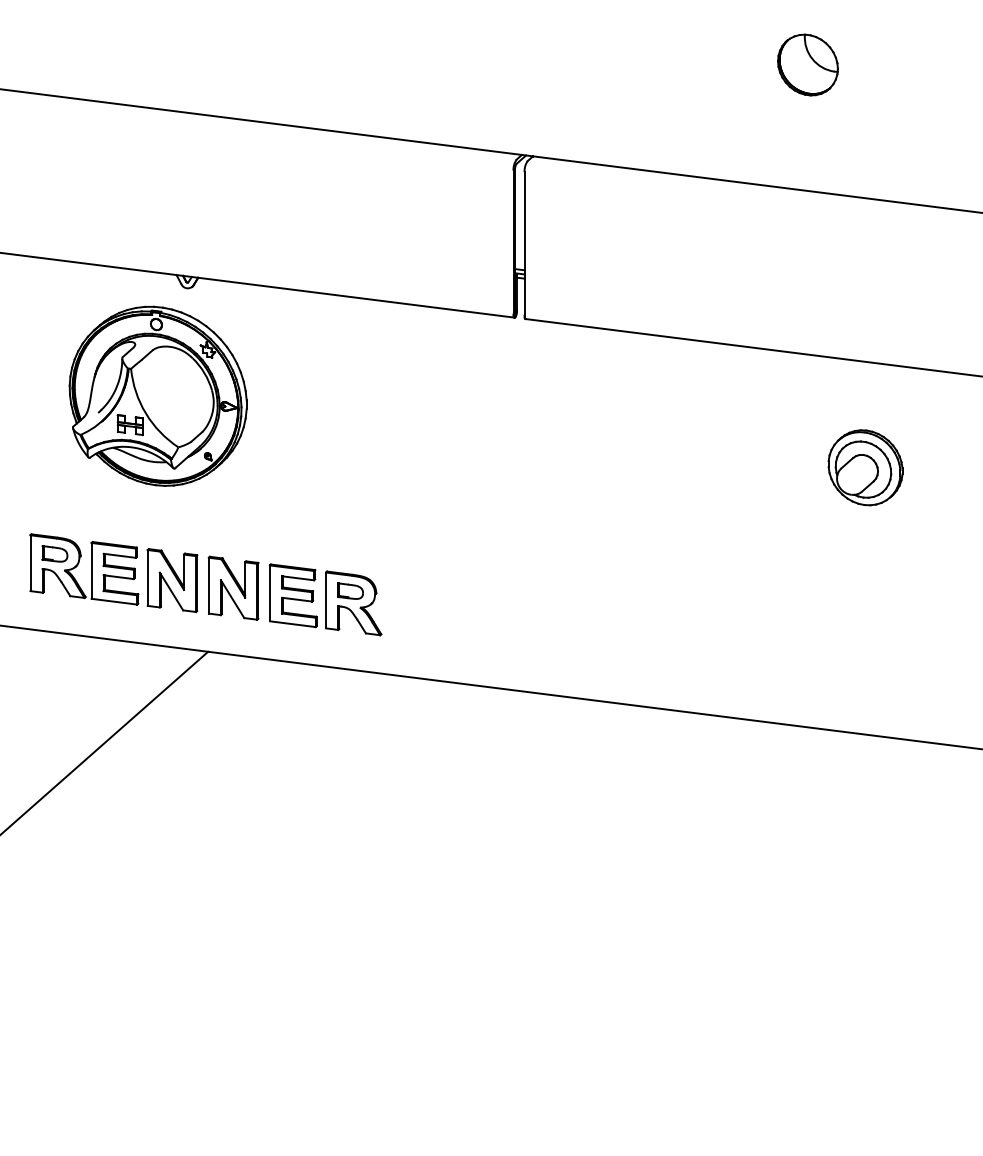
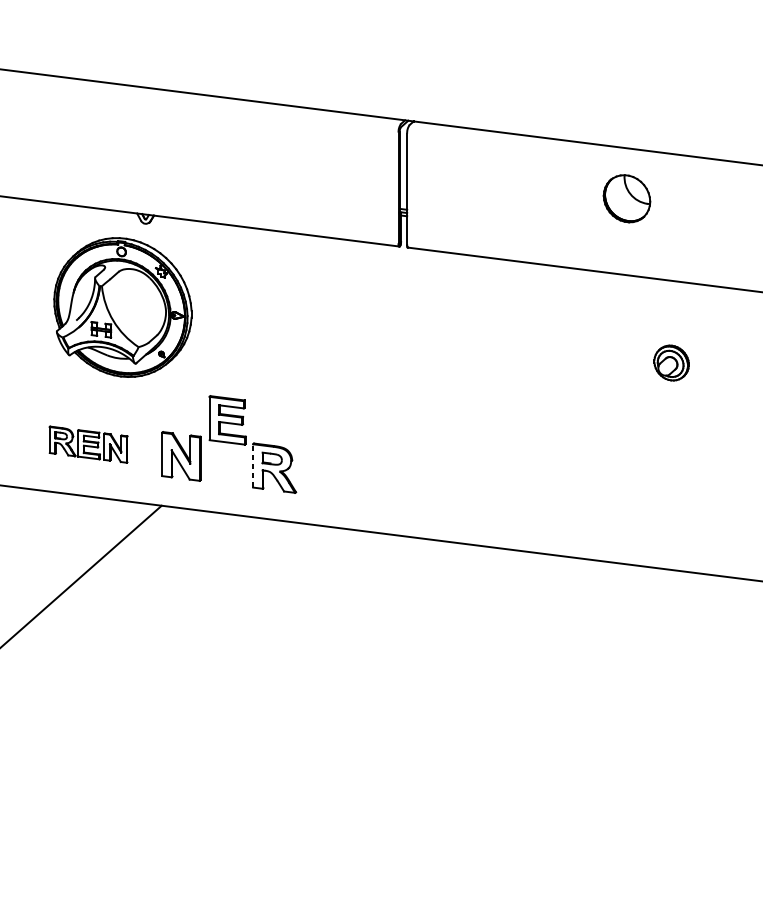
part: (807, 64) -> (626, 198), moved
part: (865, 467) -> (671, 362), size x0.6
part: (113, 572) -> (88, 444), size x0.6
part: (293, 595) -> (227, 420), moved
line: (326, 600) -> (253, 465), solid -> dashed

